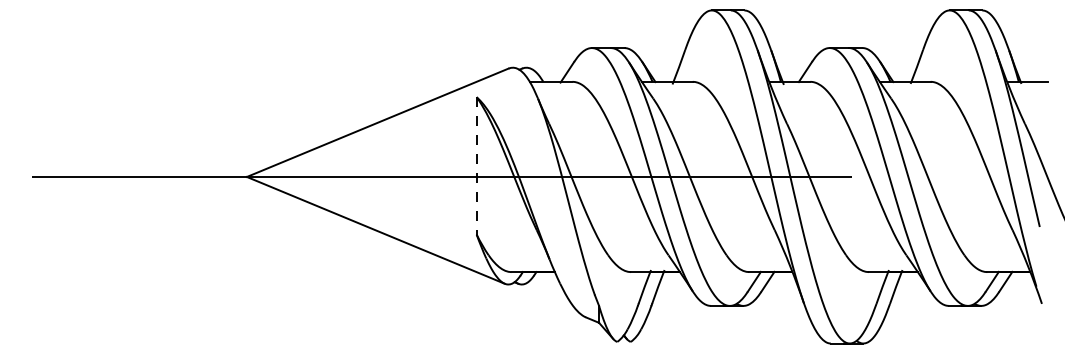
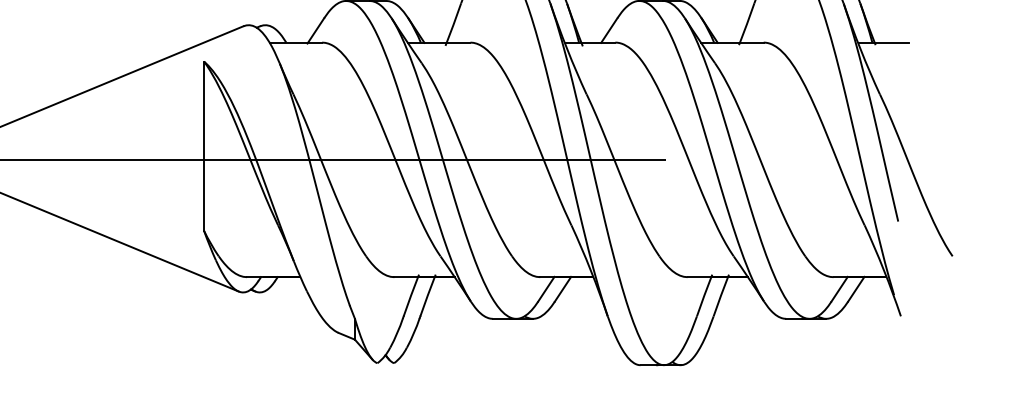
line: (476, 165) -> (203, 145), dashed -> solid

